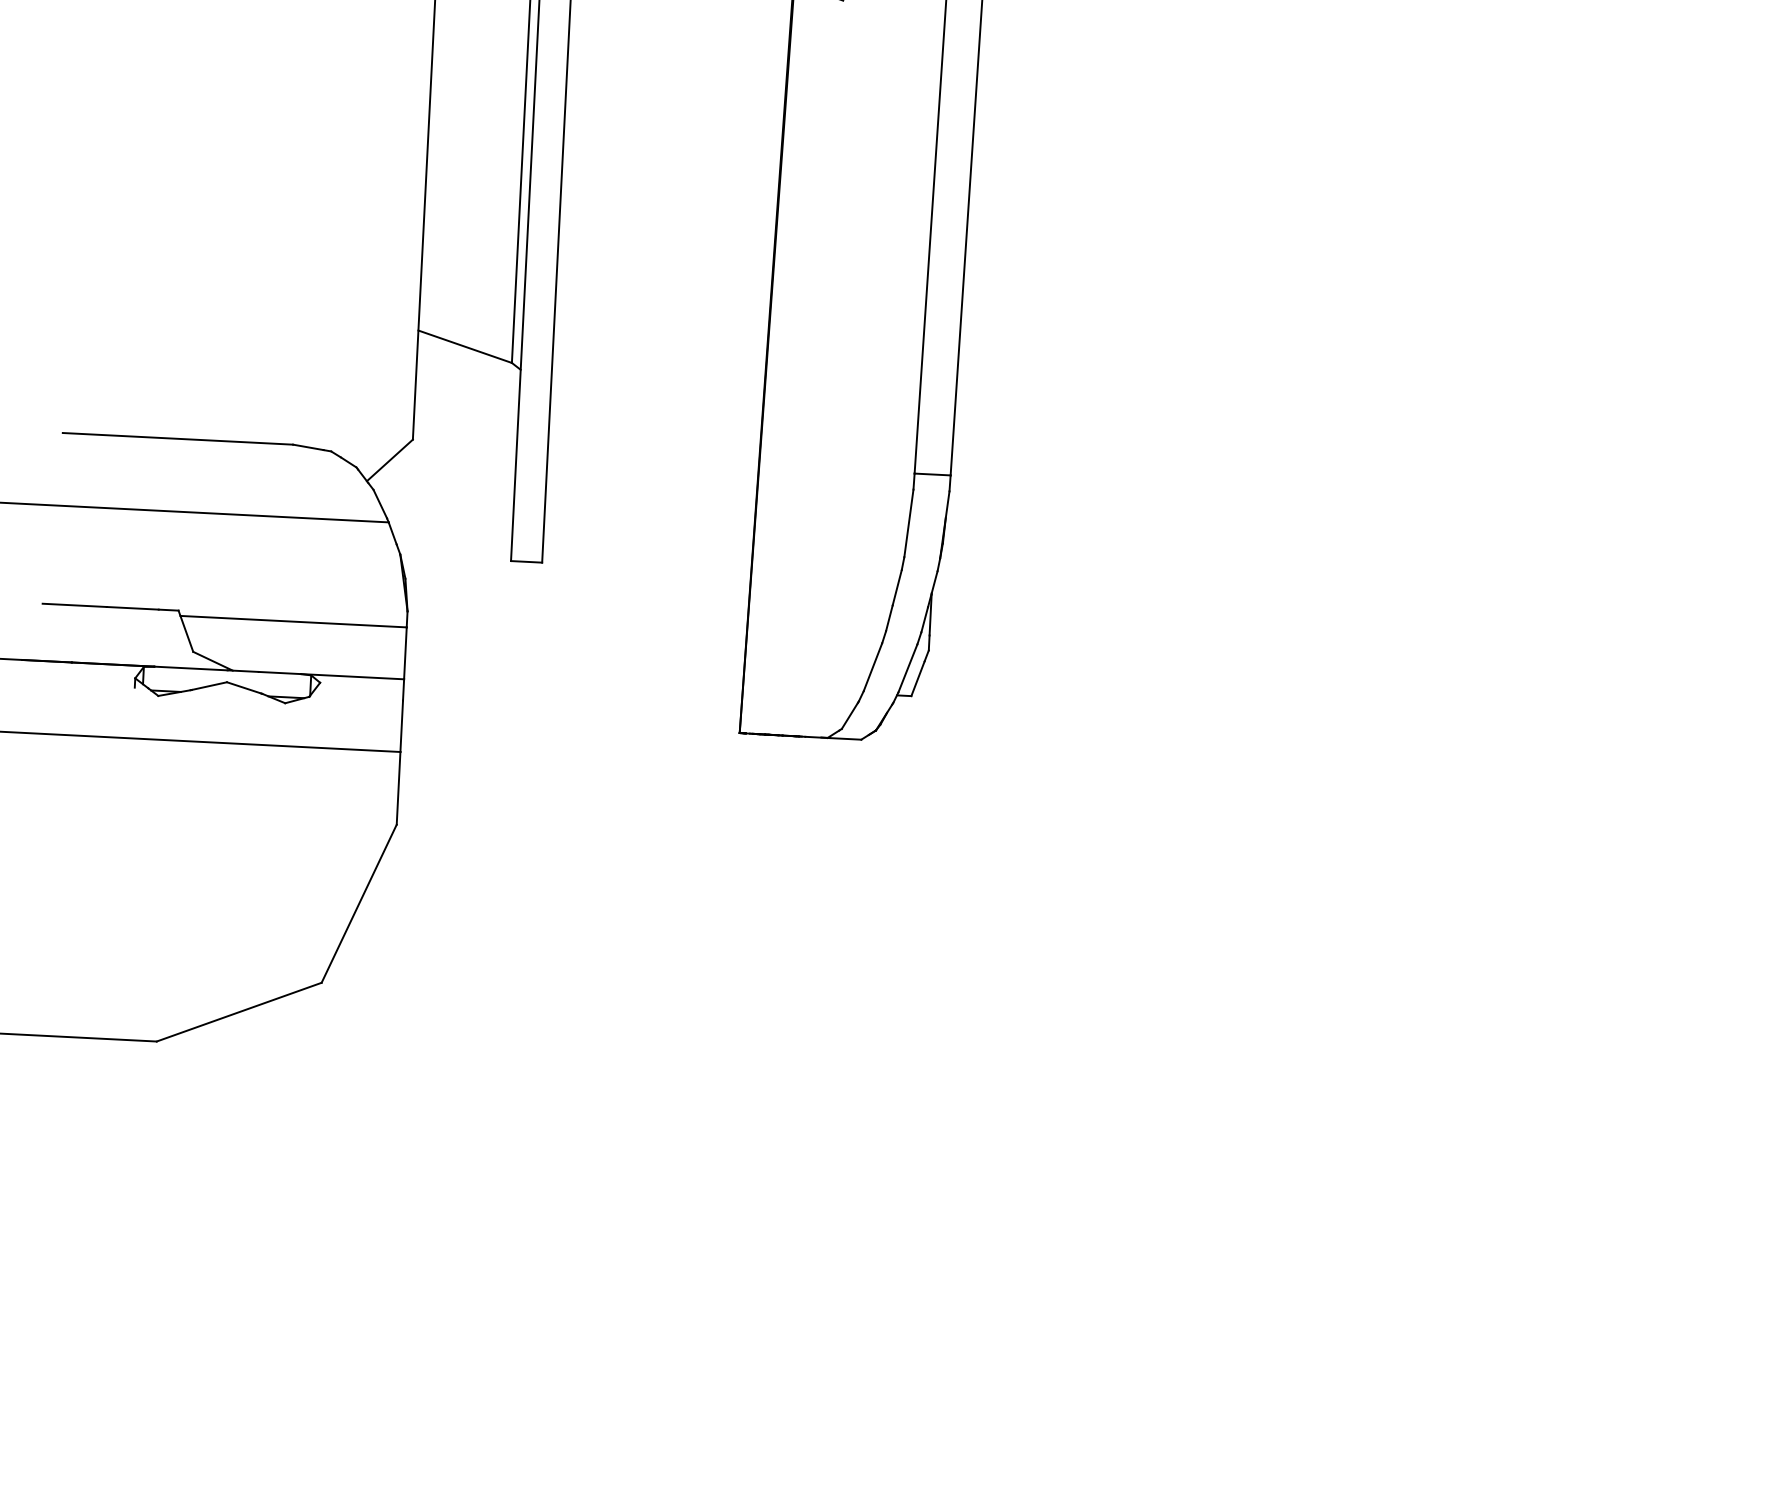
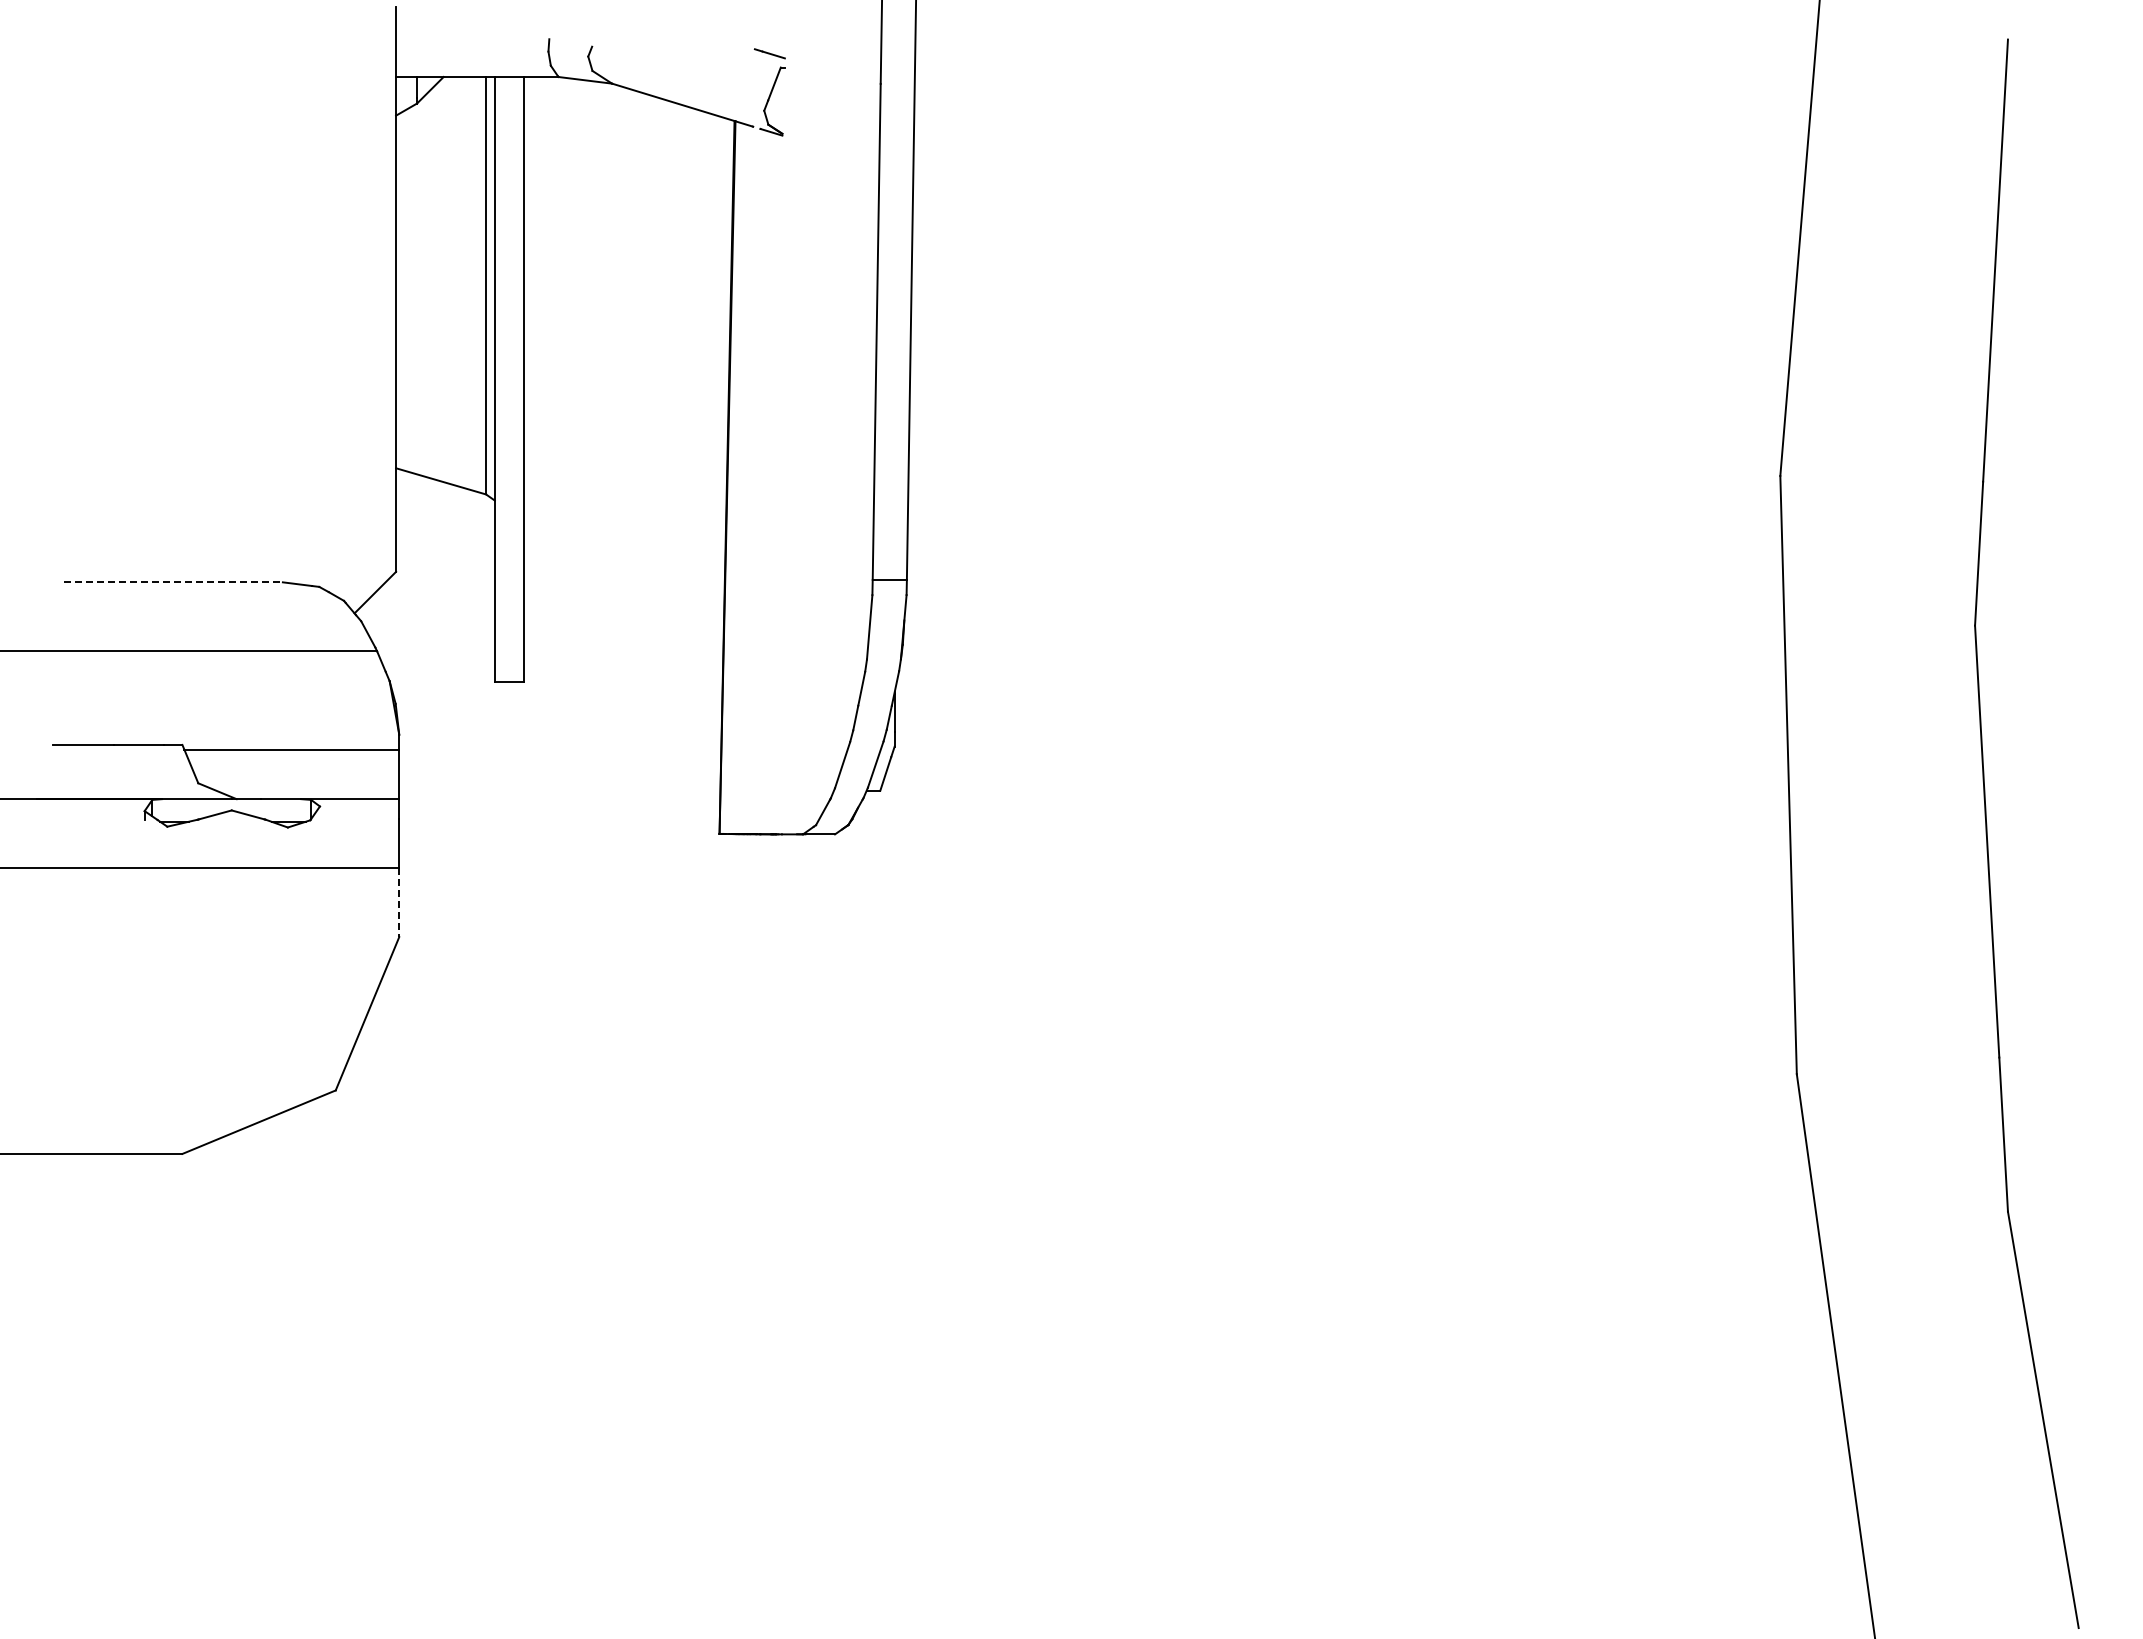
line: (178, 439) -> (174, 582), solid -> dashed
line: (398, 789) -> (399, 903), solid -> dashed

